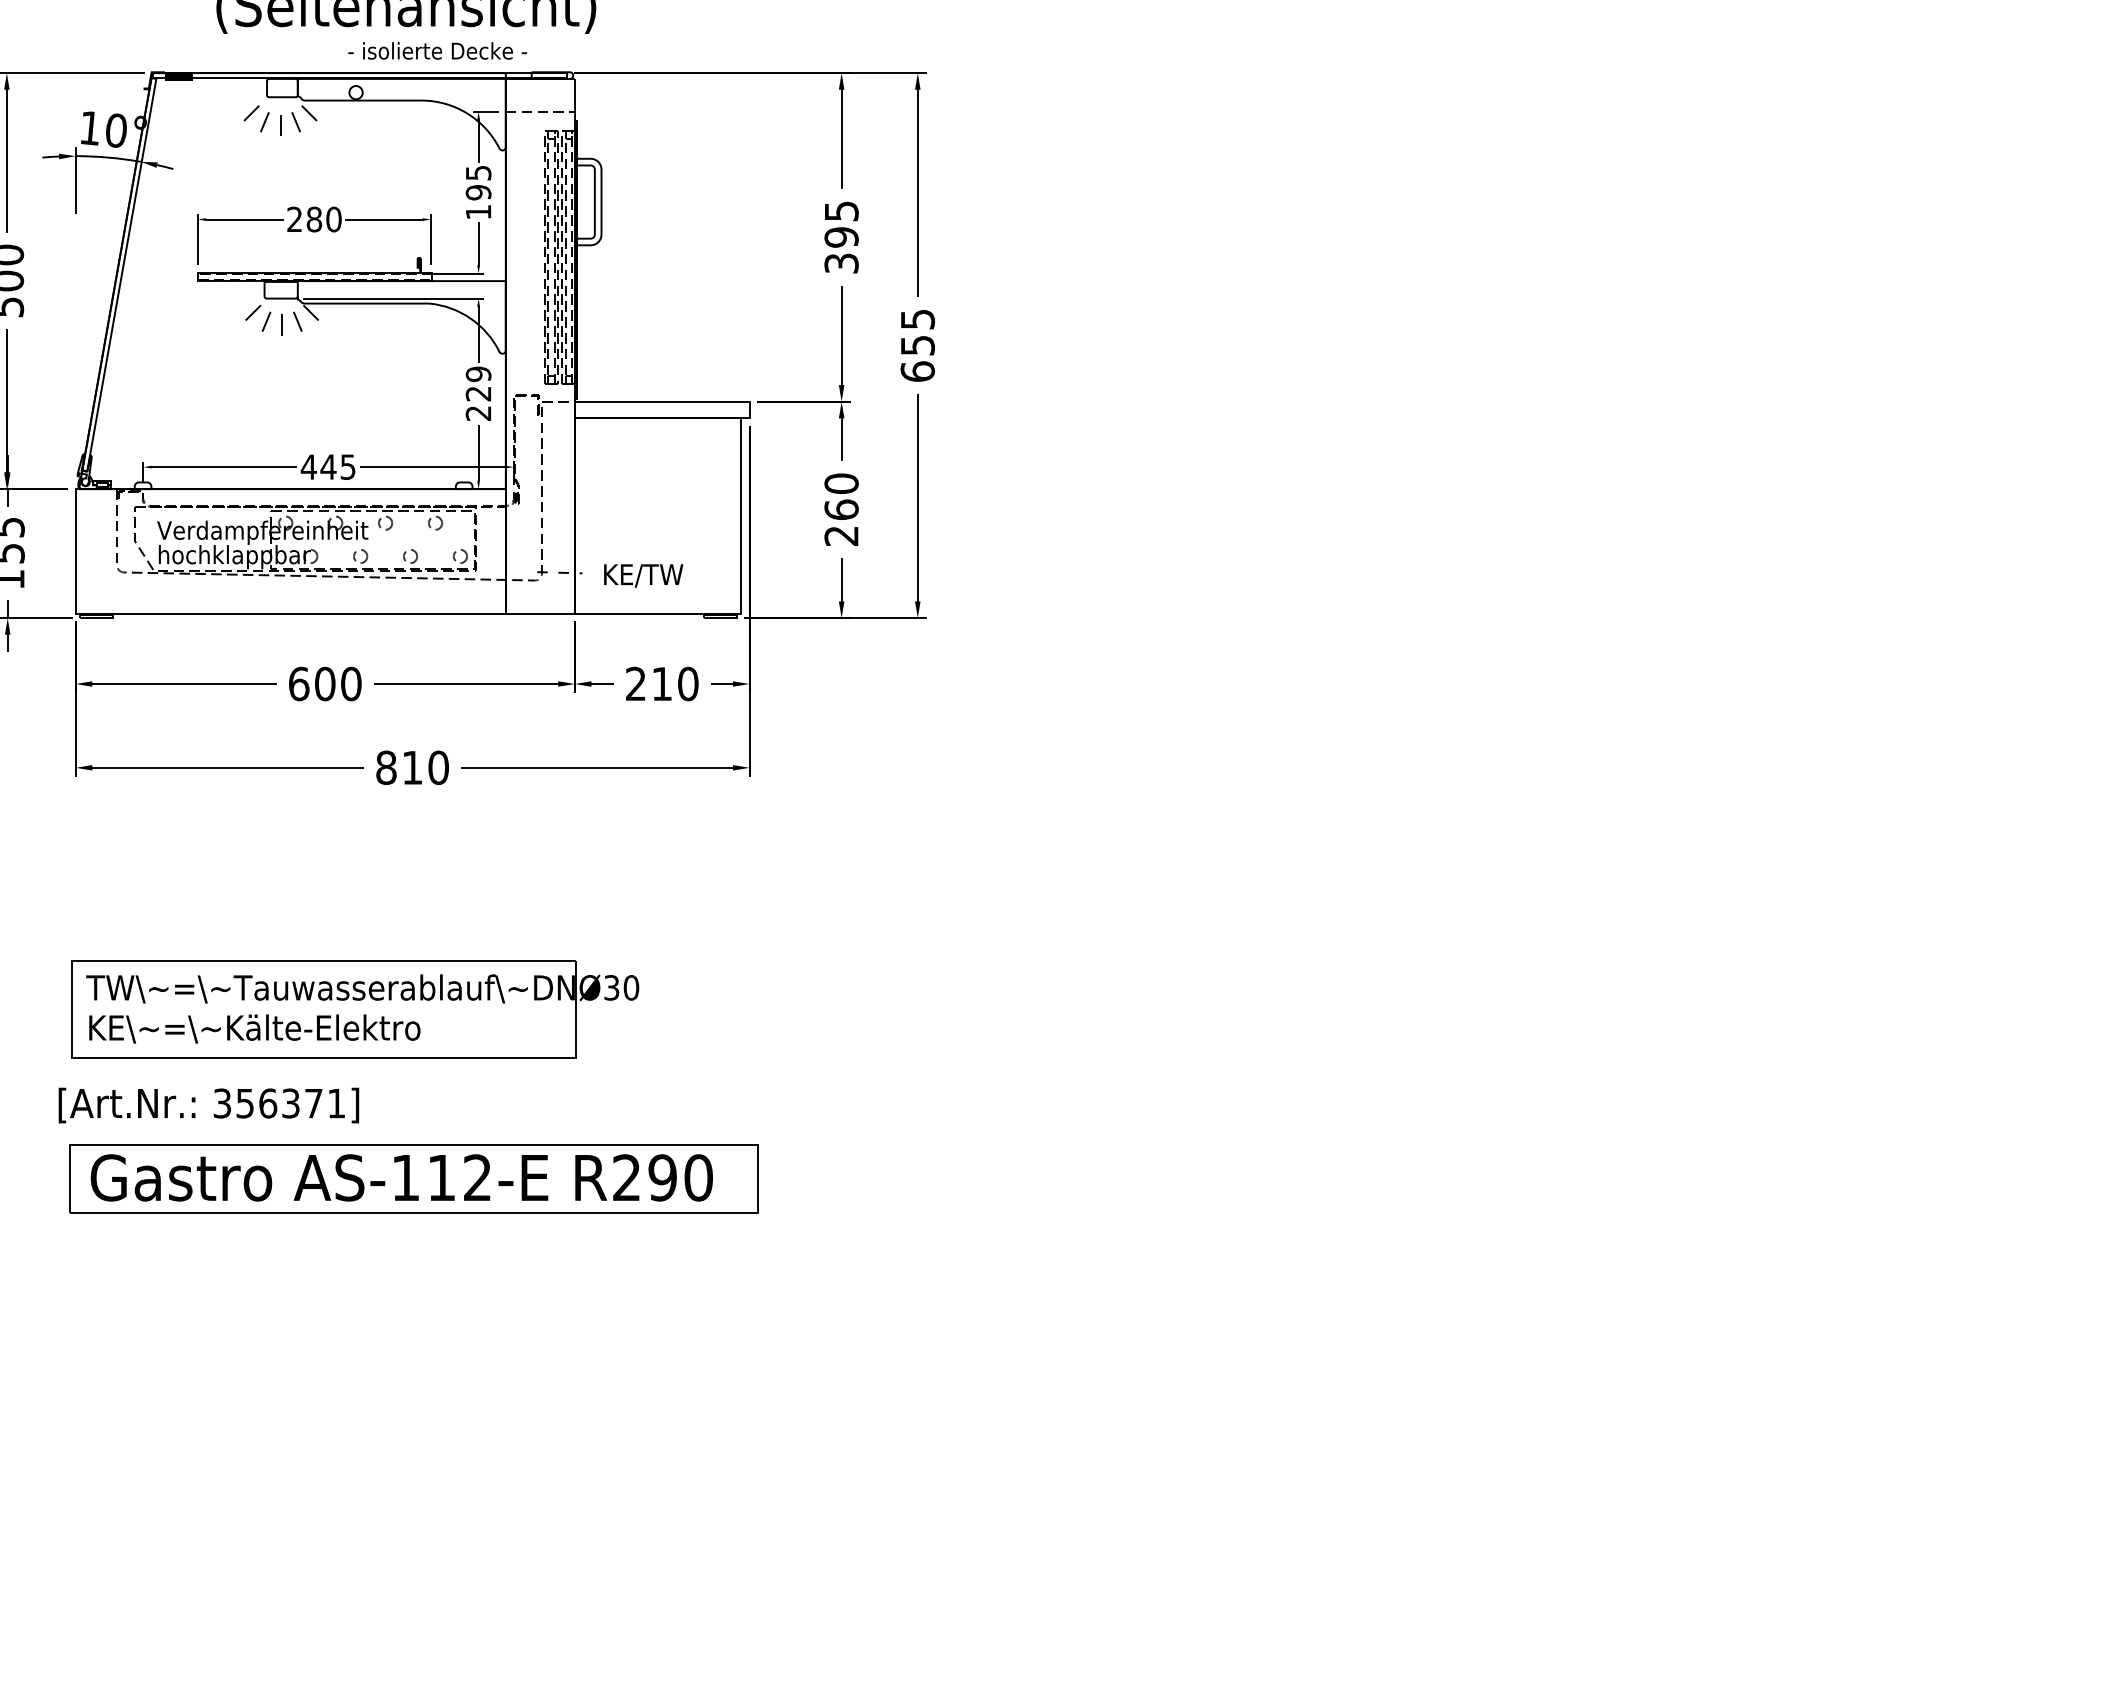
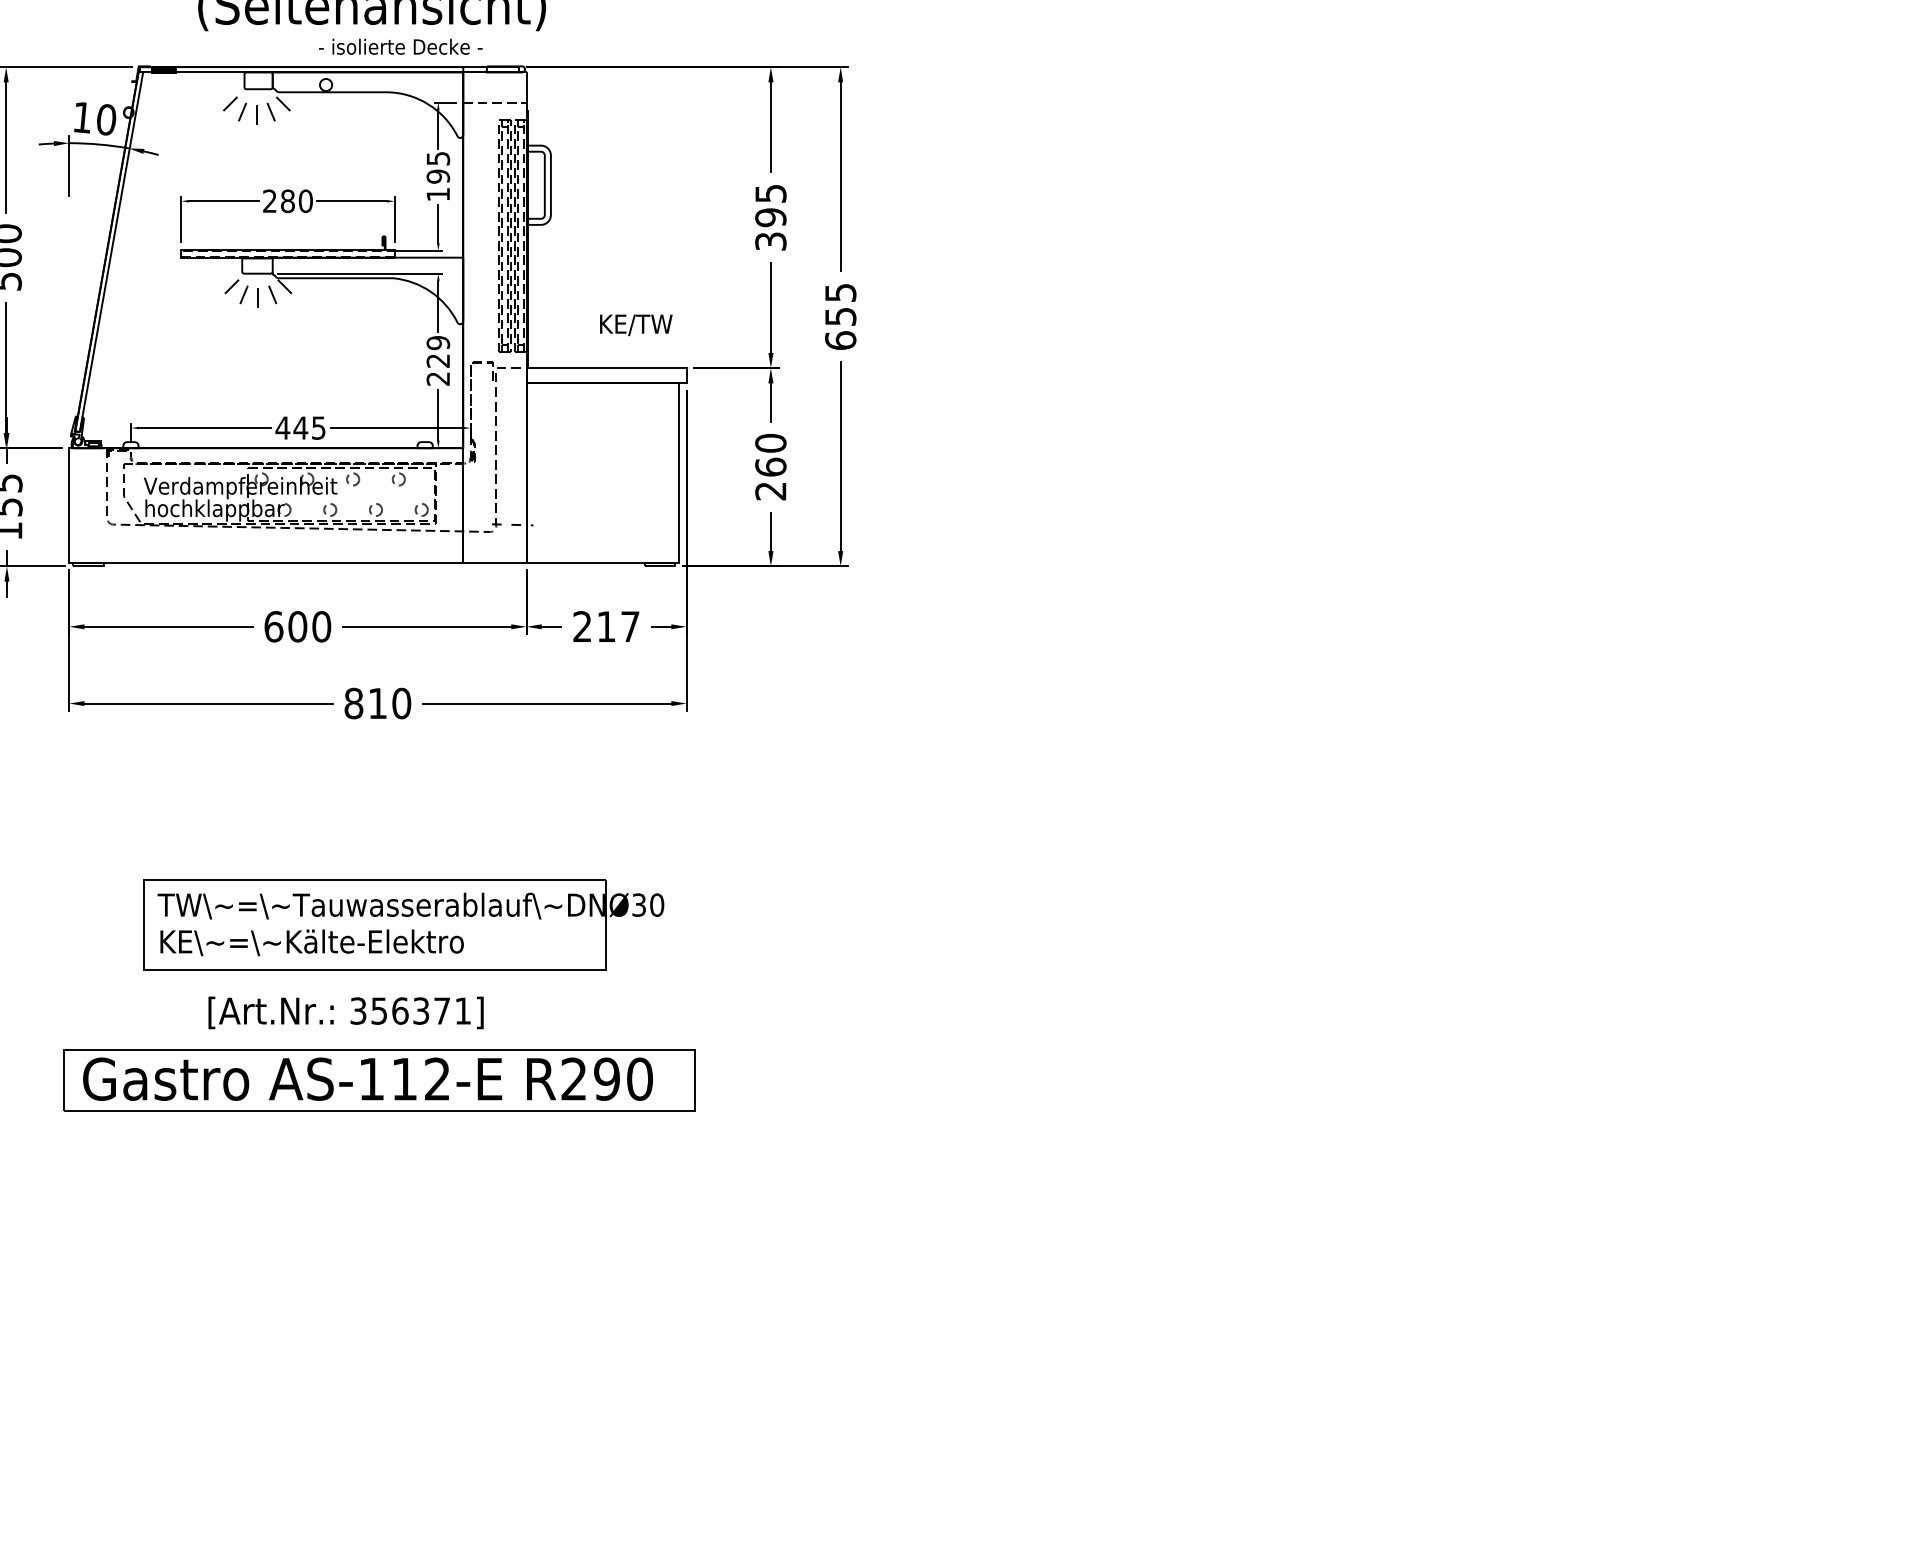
text: (643, 575) -> (636, 324), moved
text: (688, 683) -> (630, 626), 210 -> 217
part: (355, 1009) -> (404, 924), moved
text: (208, 1105) -> (345, 1012), moved

